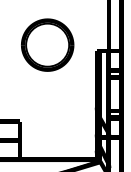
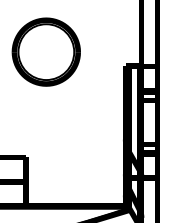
part: (47, 44) -> (46, 51), moved

